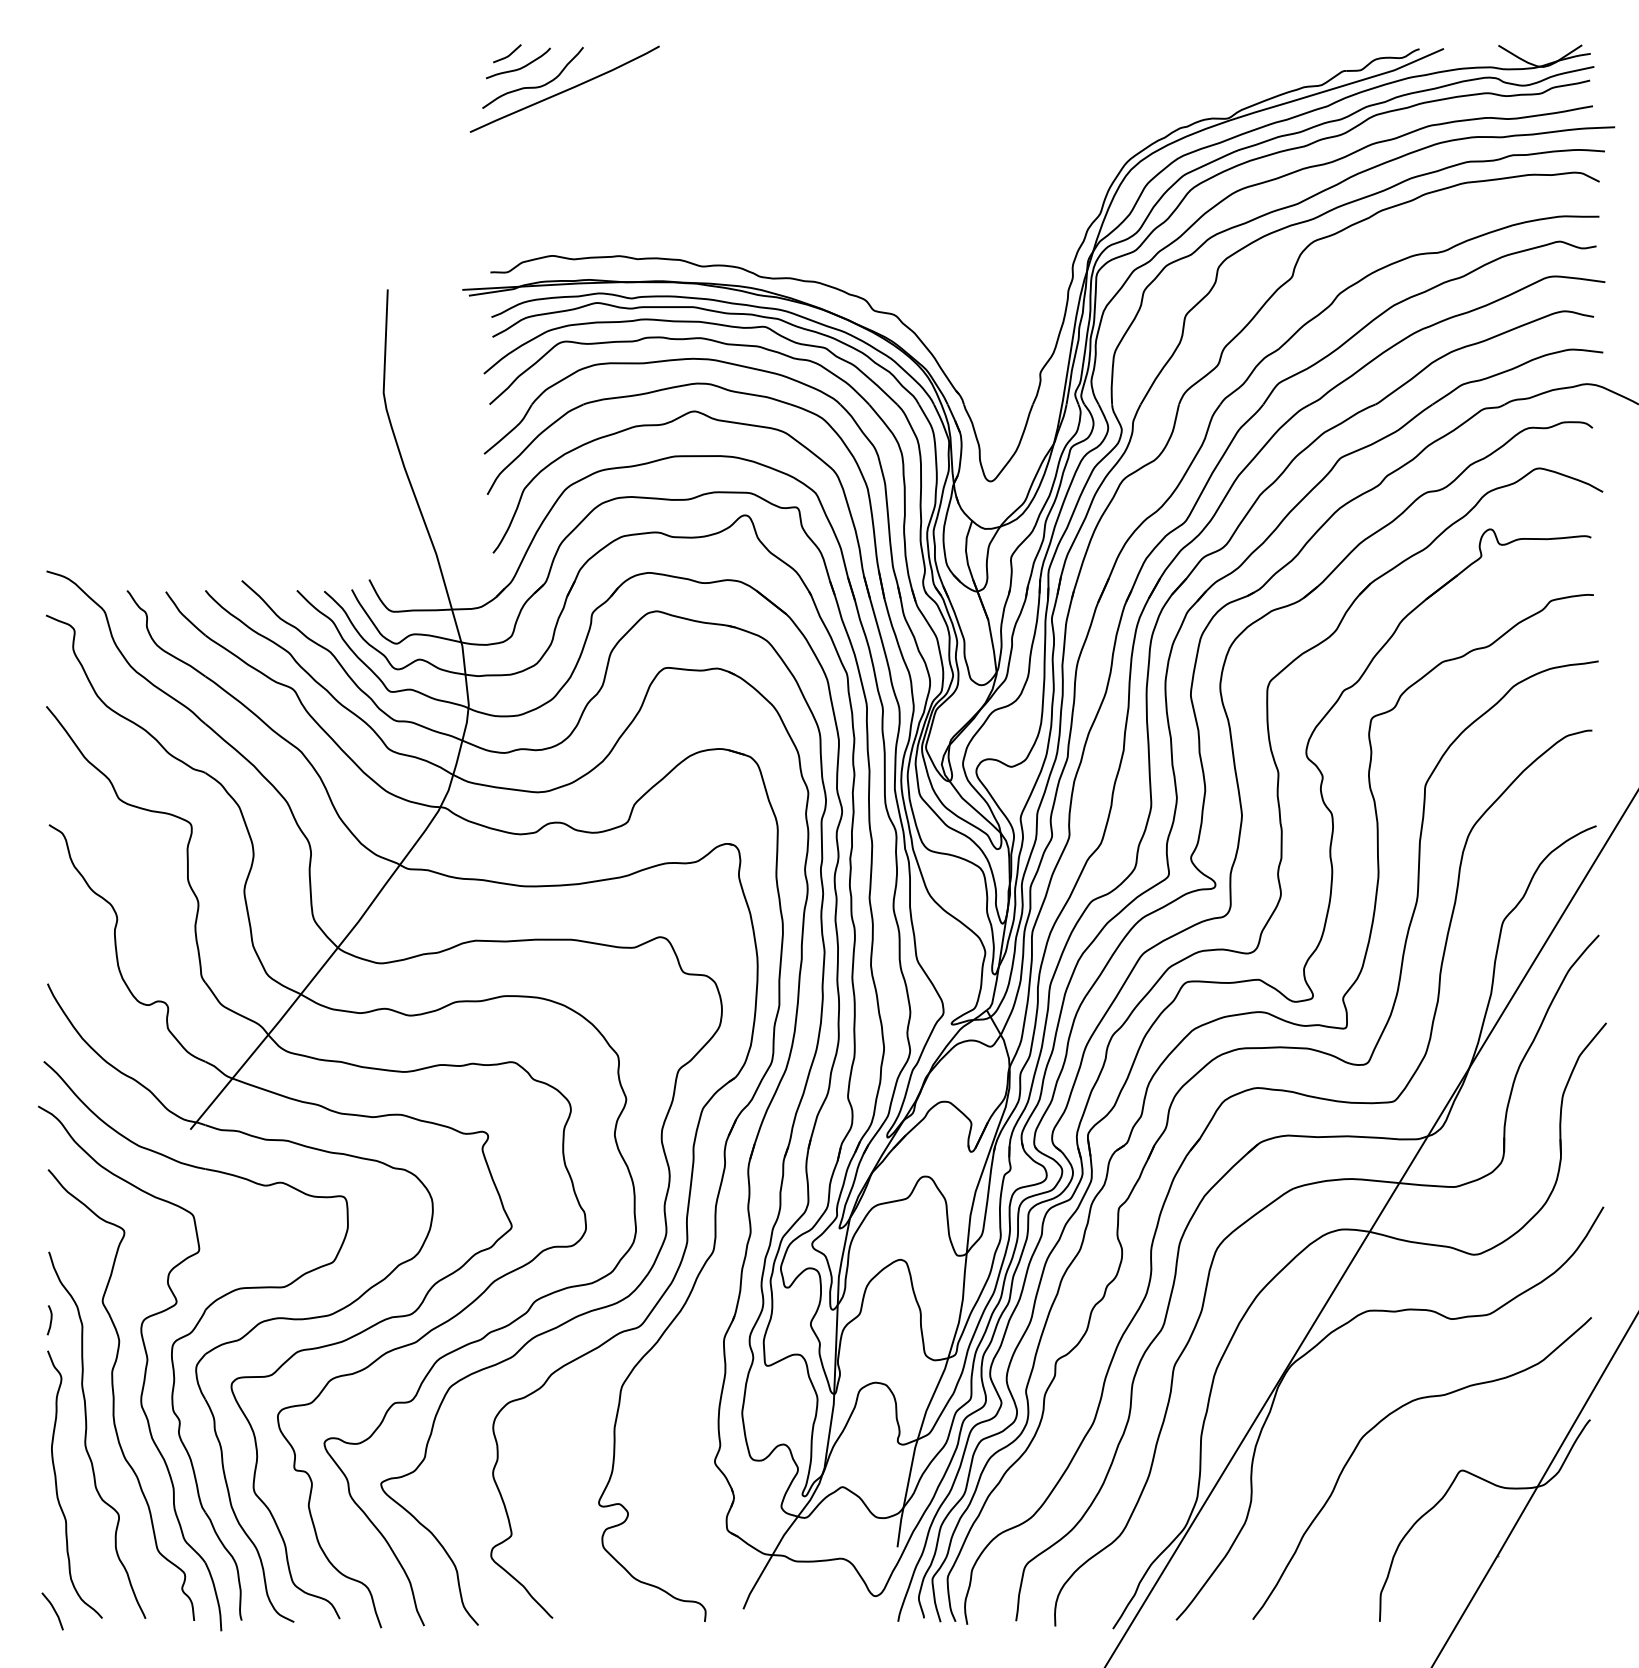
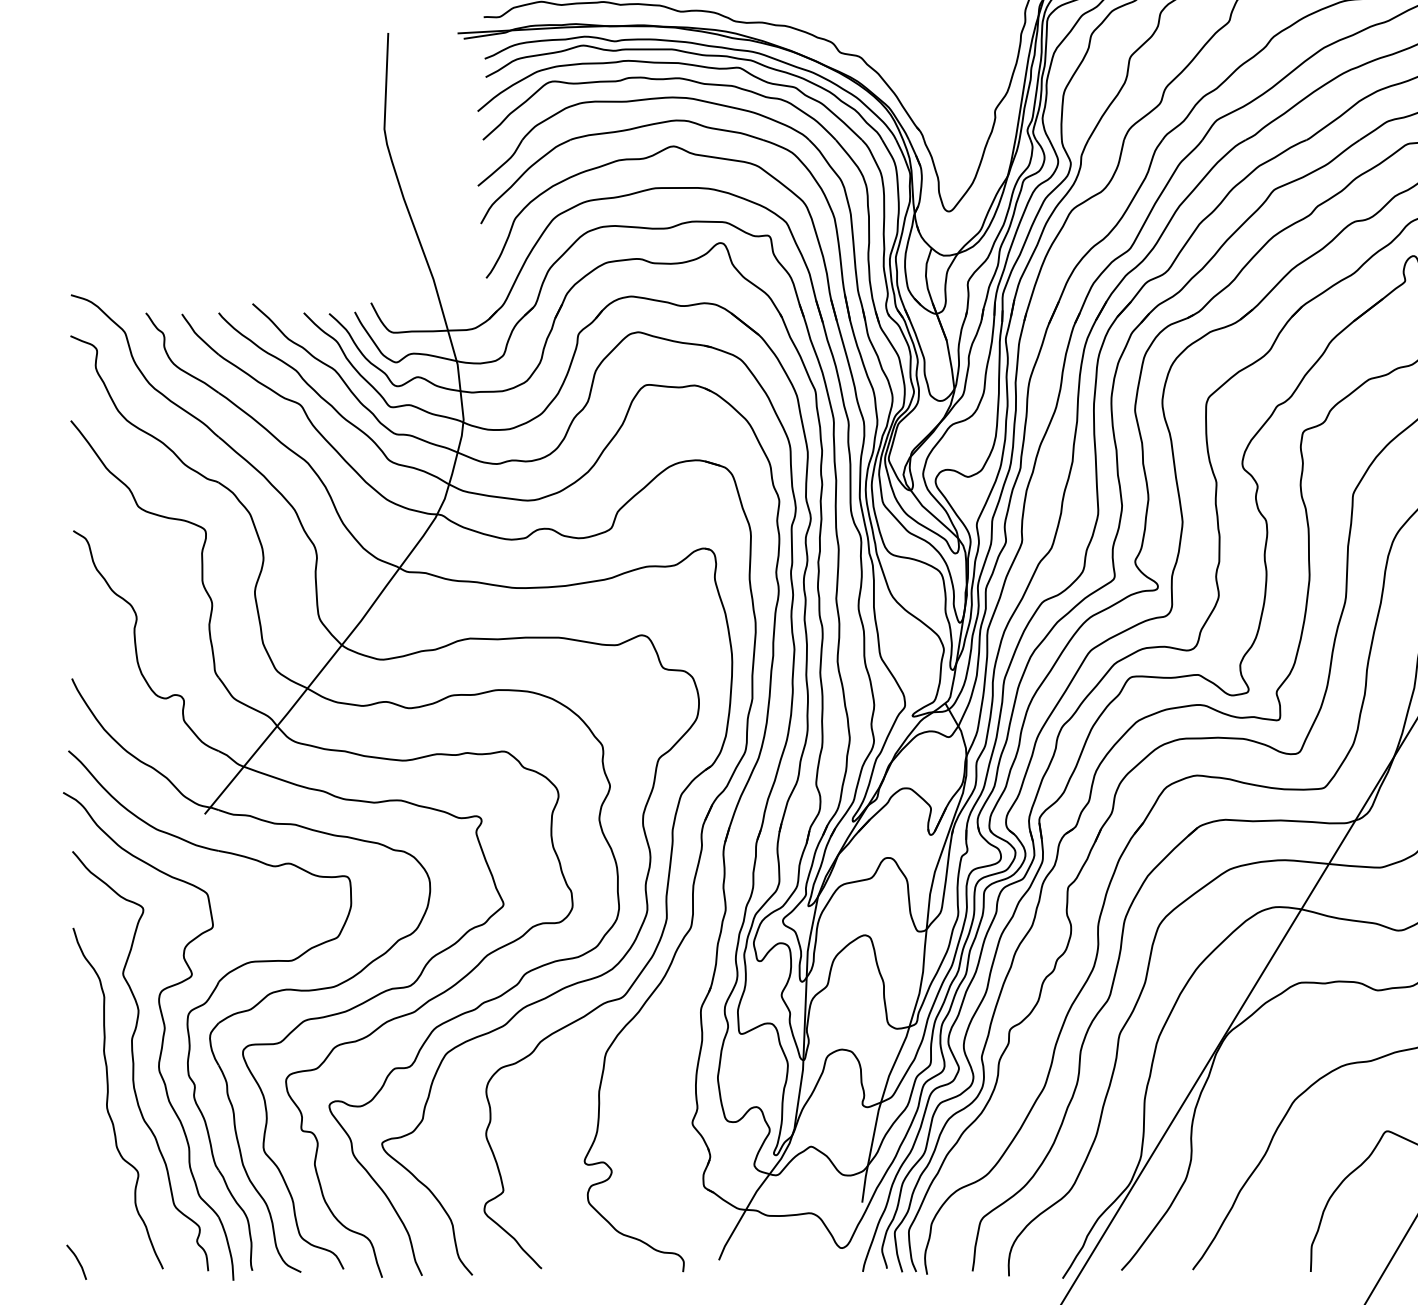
curve: (50, 1320) -> (74, 991), removed
curve: (57, 1485) -> (81, 1145), removed

